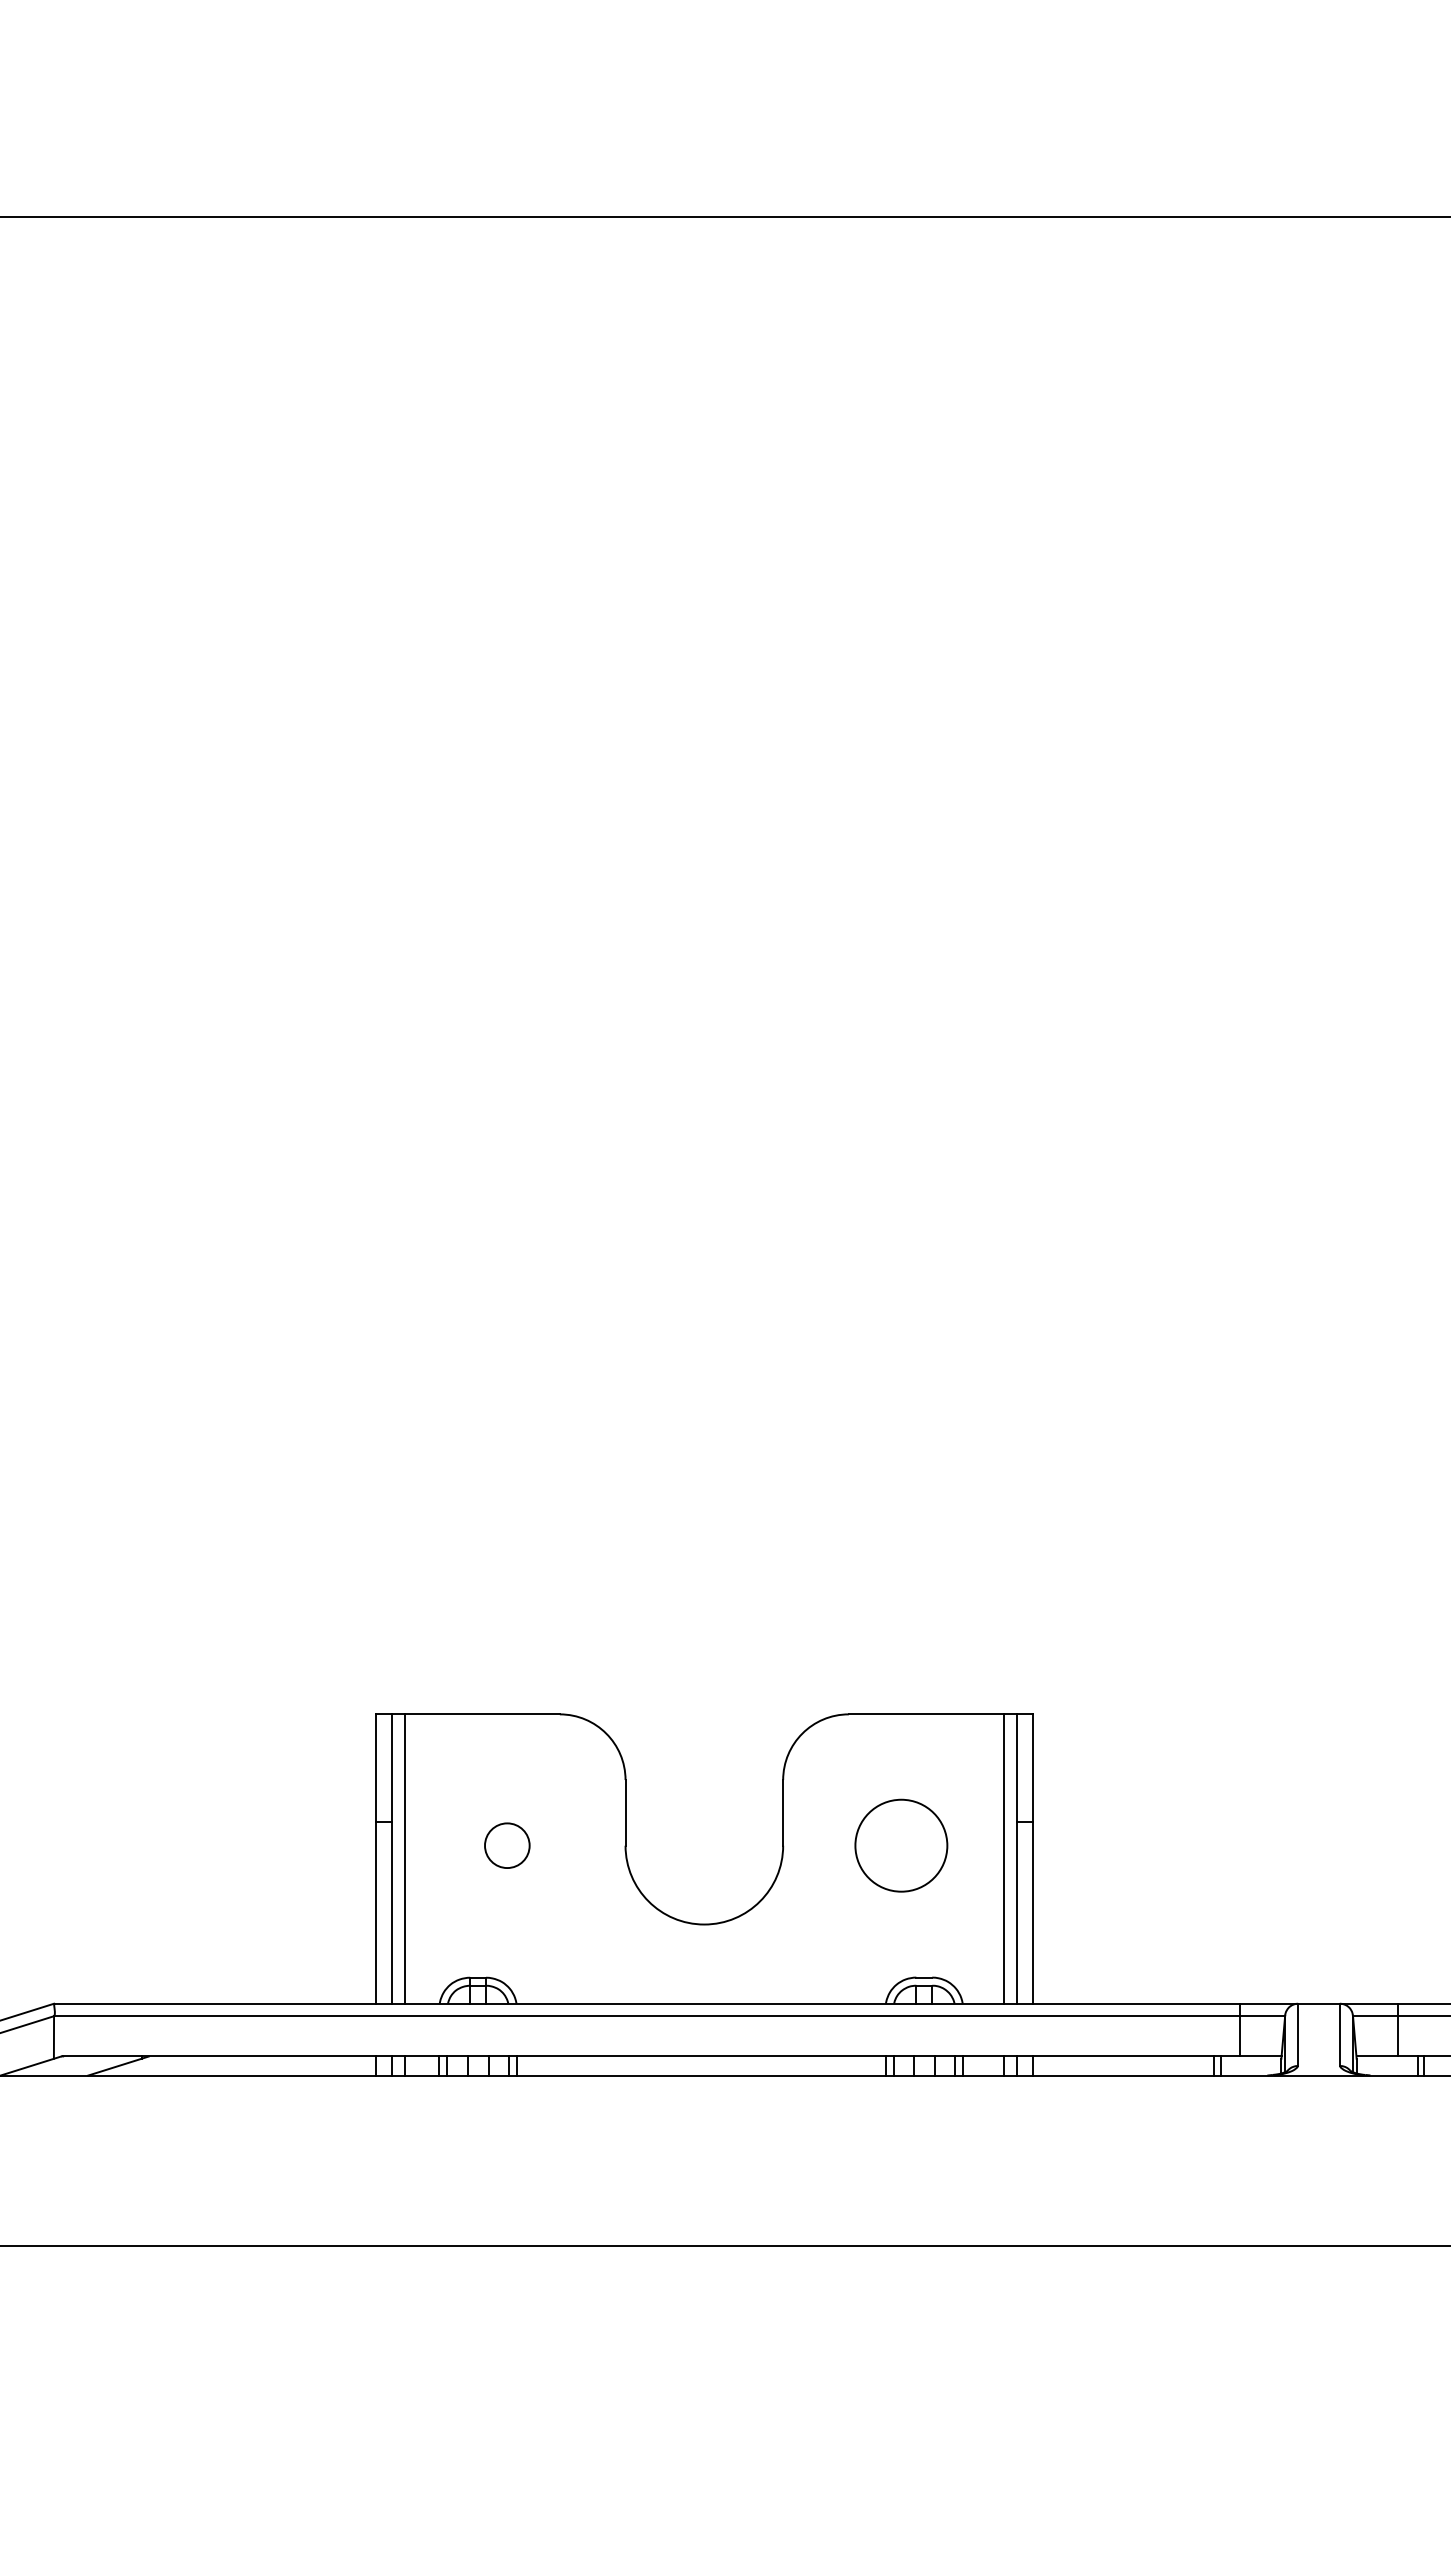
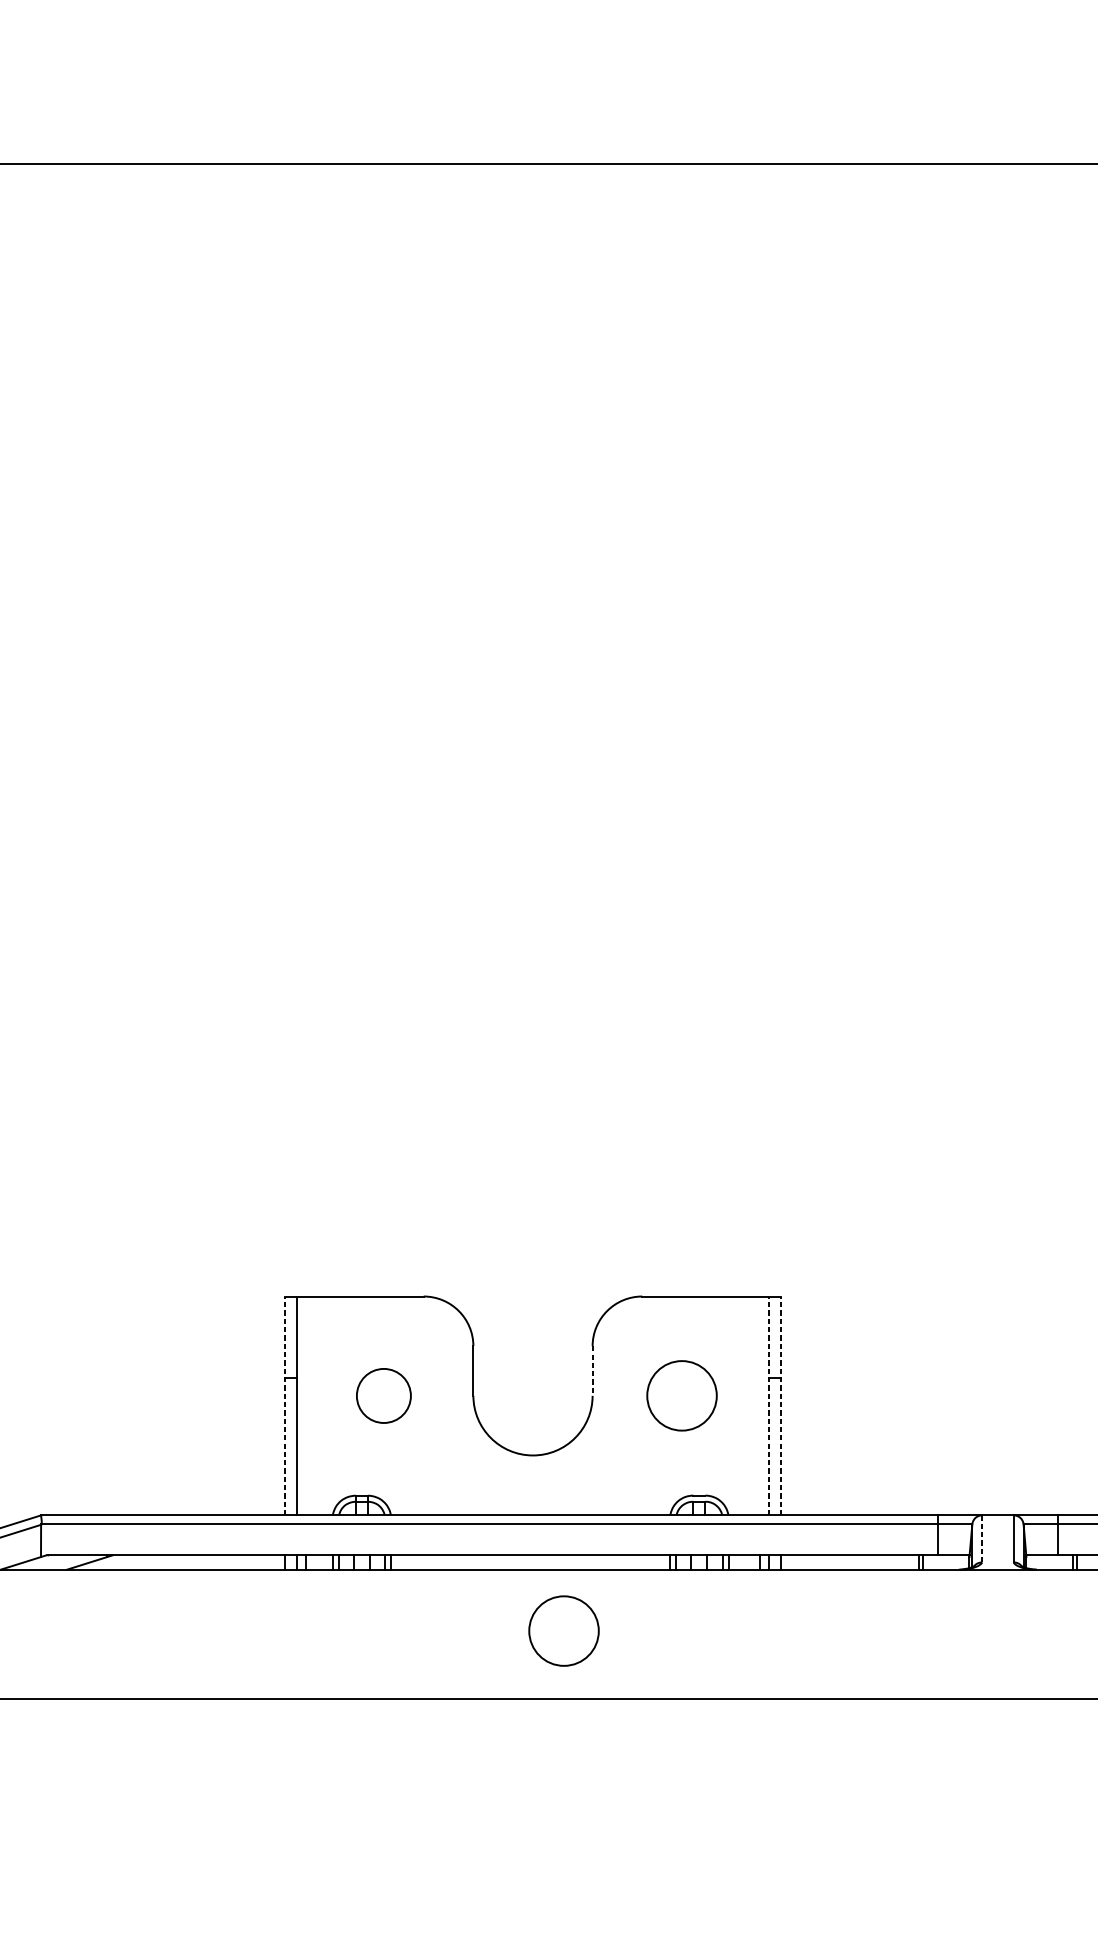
line: (783, 1812) -> (592, 1370), solid -> dashed
circle: (507, 1845) -> (384, 1395), size x1.6
line: (404, 1858) -> (306, 1405), removed
line: (1003, 1858) -> (759, 1405), removed
line: (375, 1859) -> (284, 1406), solid -> dashed
line: (1016, 1859) -> (769, 1406), solid -> dashed
line: (1032, 1859) -> (781, 1406), solid -> dashed
line: (1298, 2035) -> (982, 1539), solid -> dashed
circle: (745, 2156) -> (564, 1630), added

